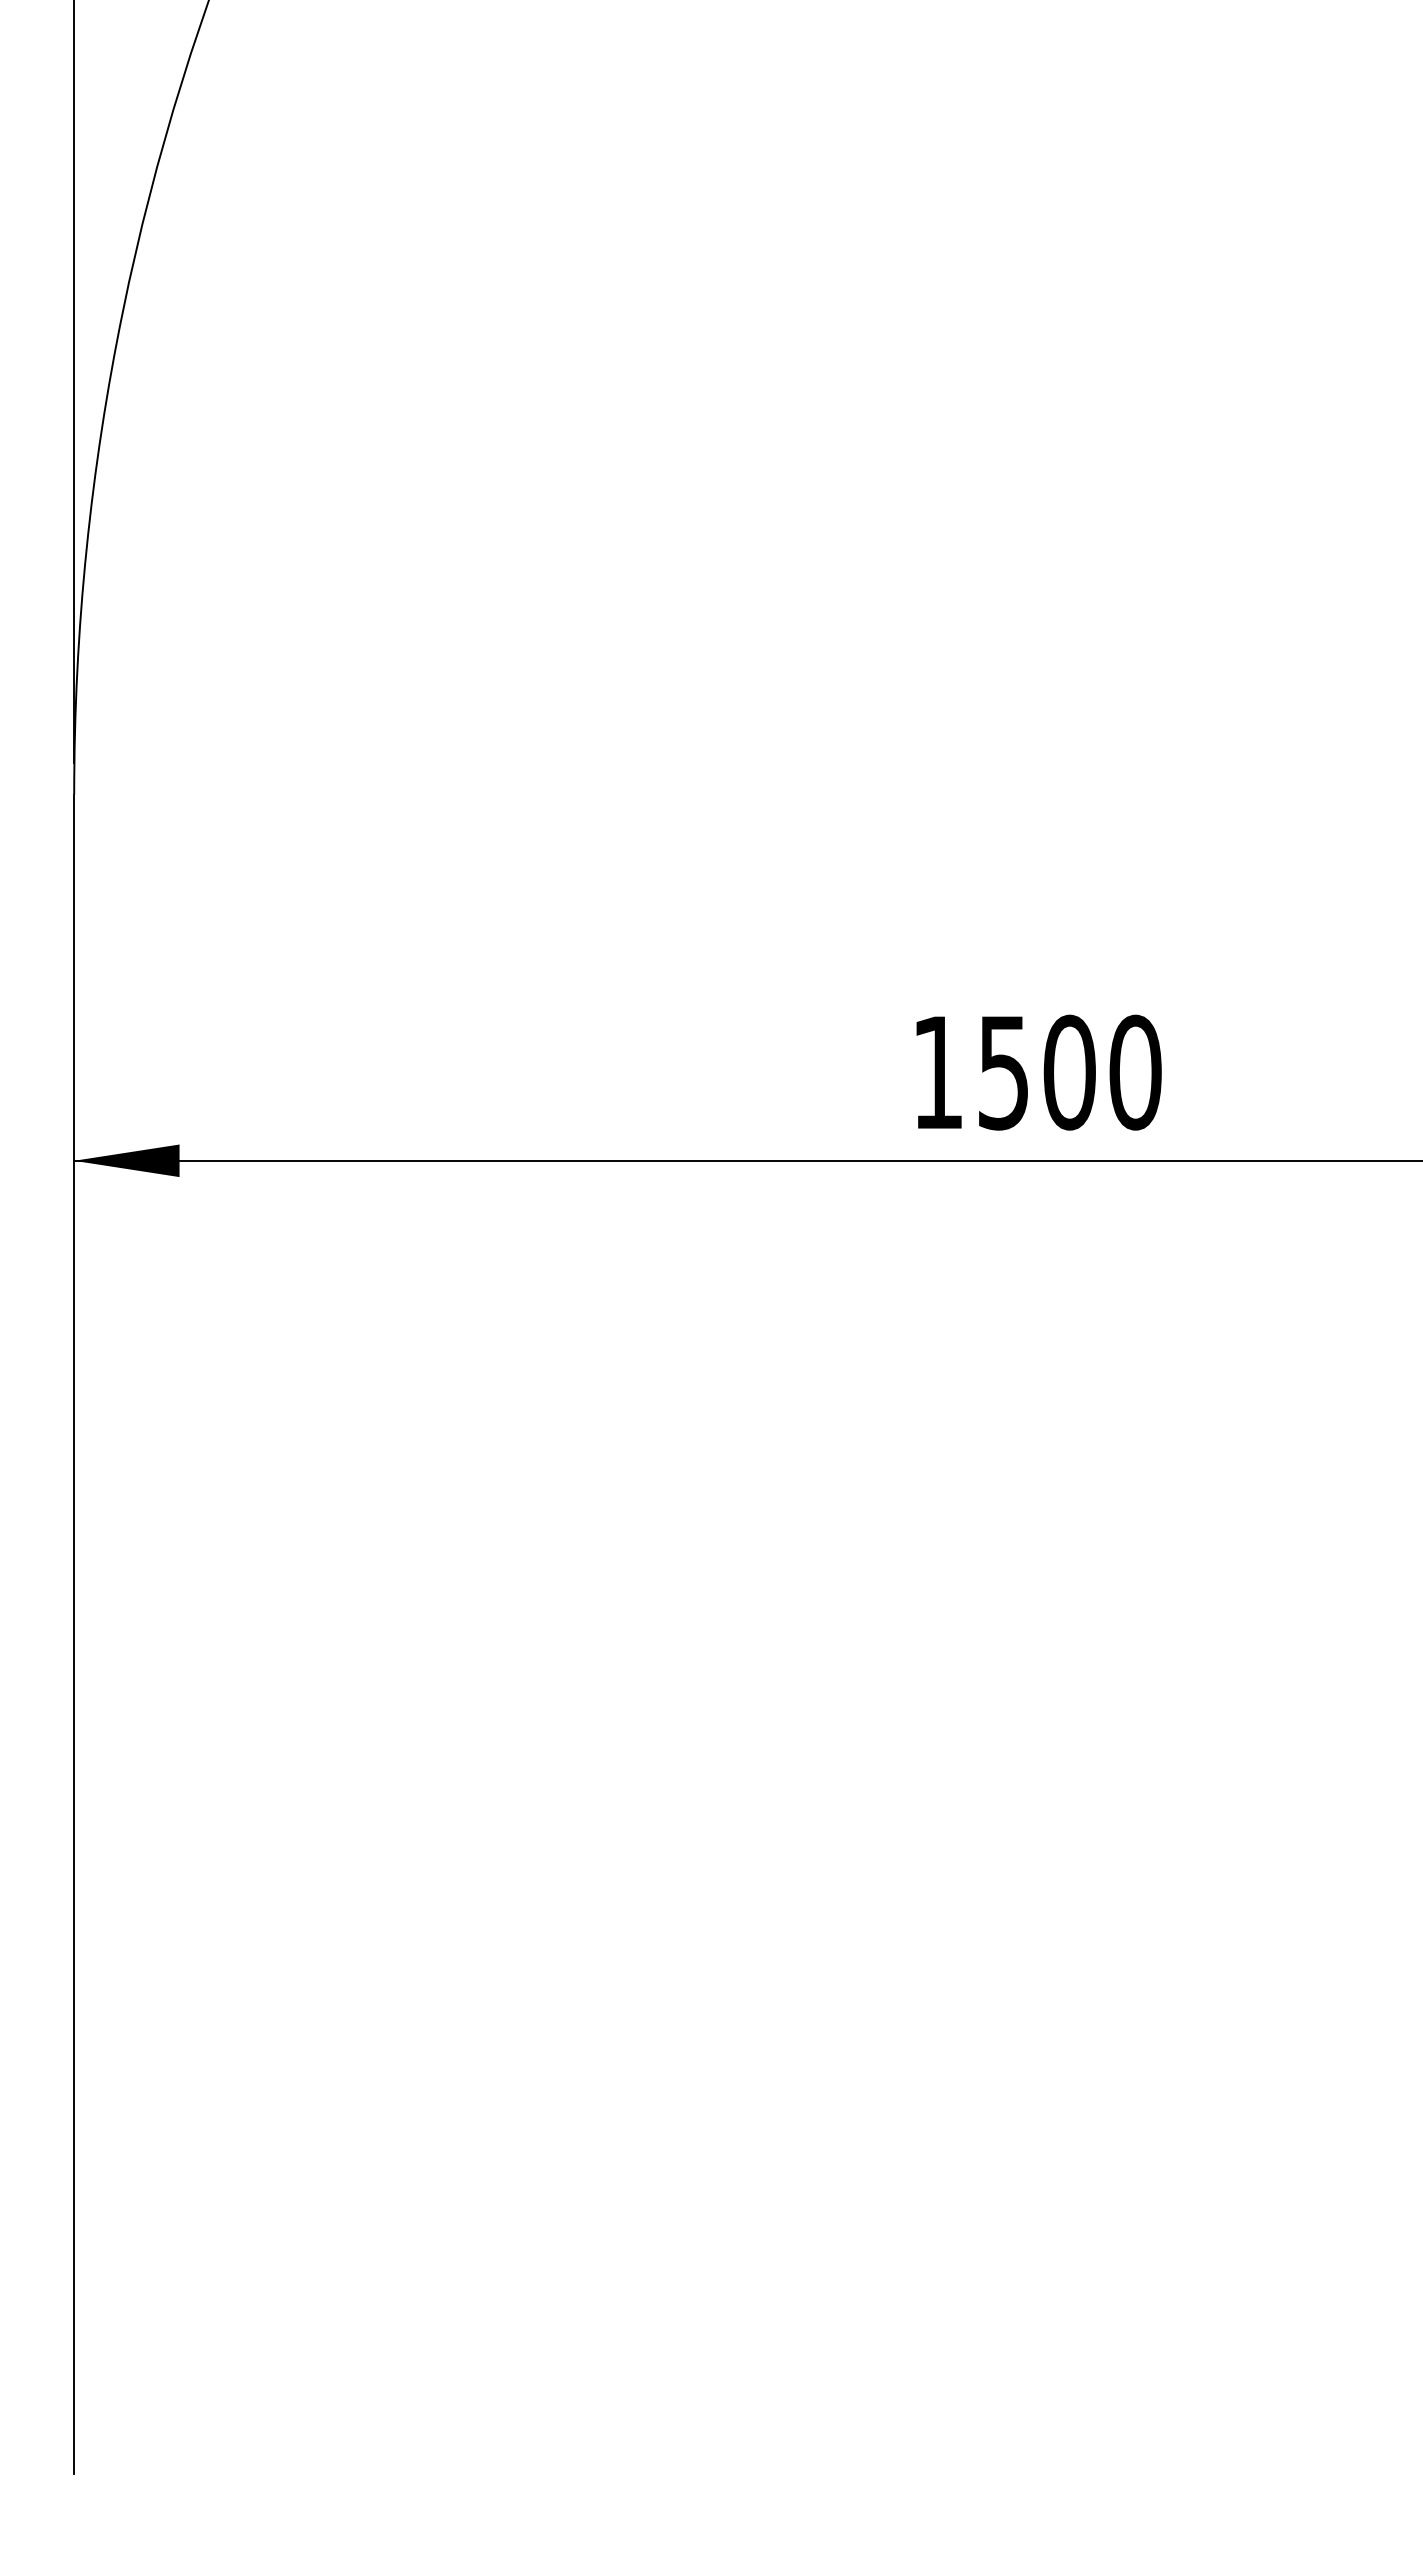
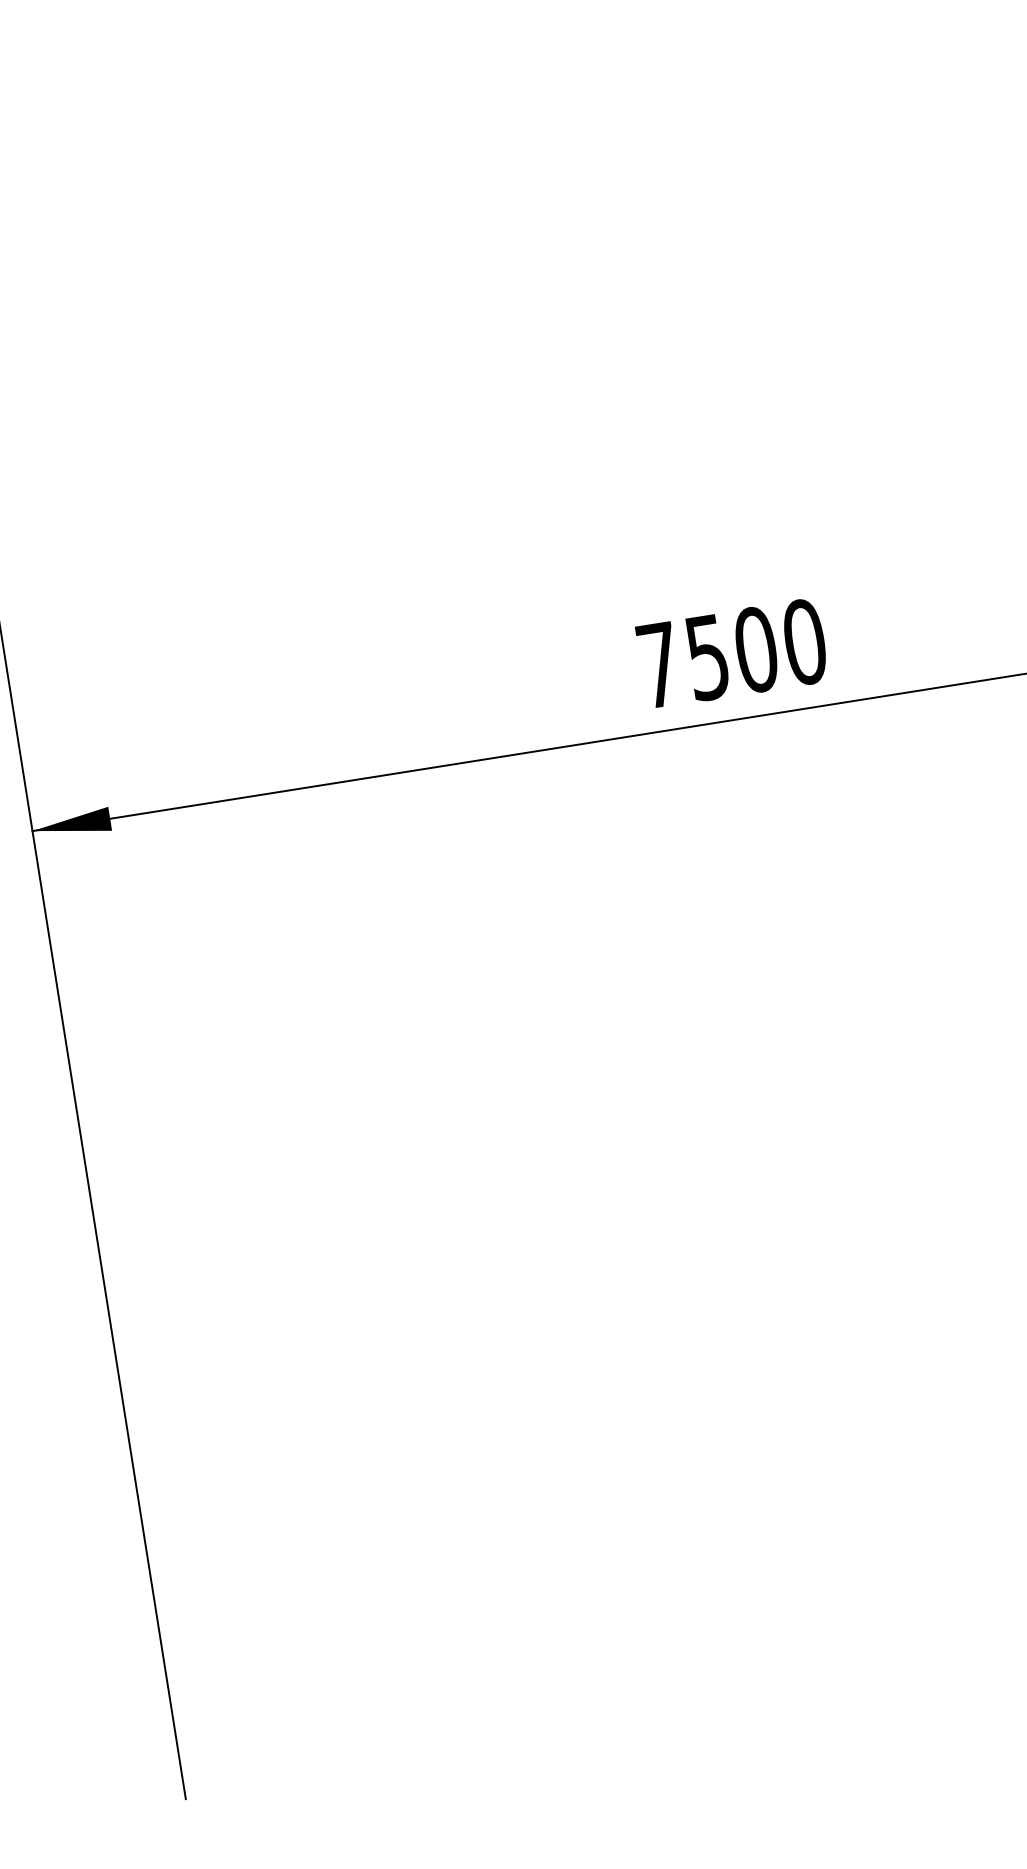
text: (937, 1072) -> (658, 665), 1500 -> 7500

